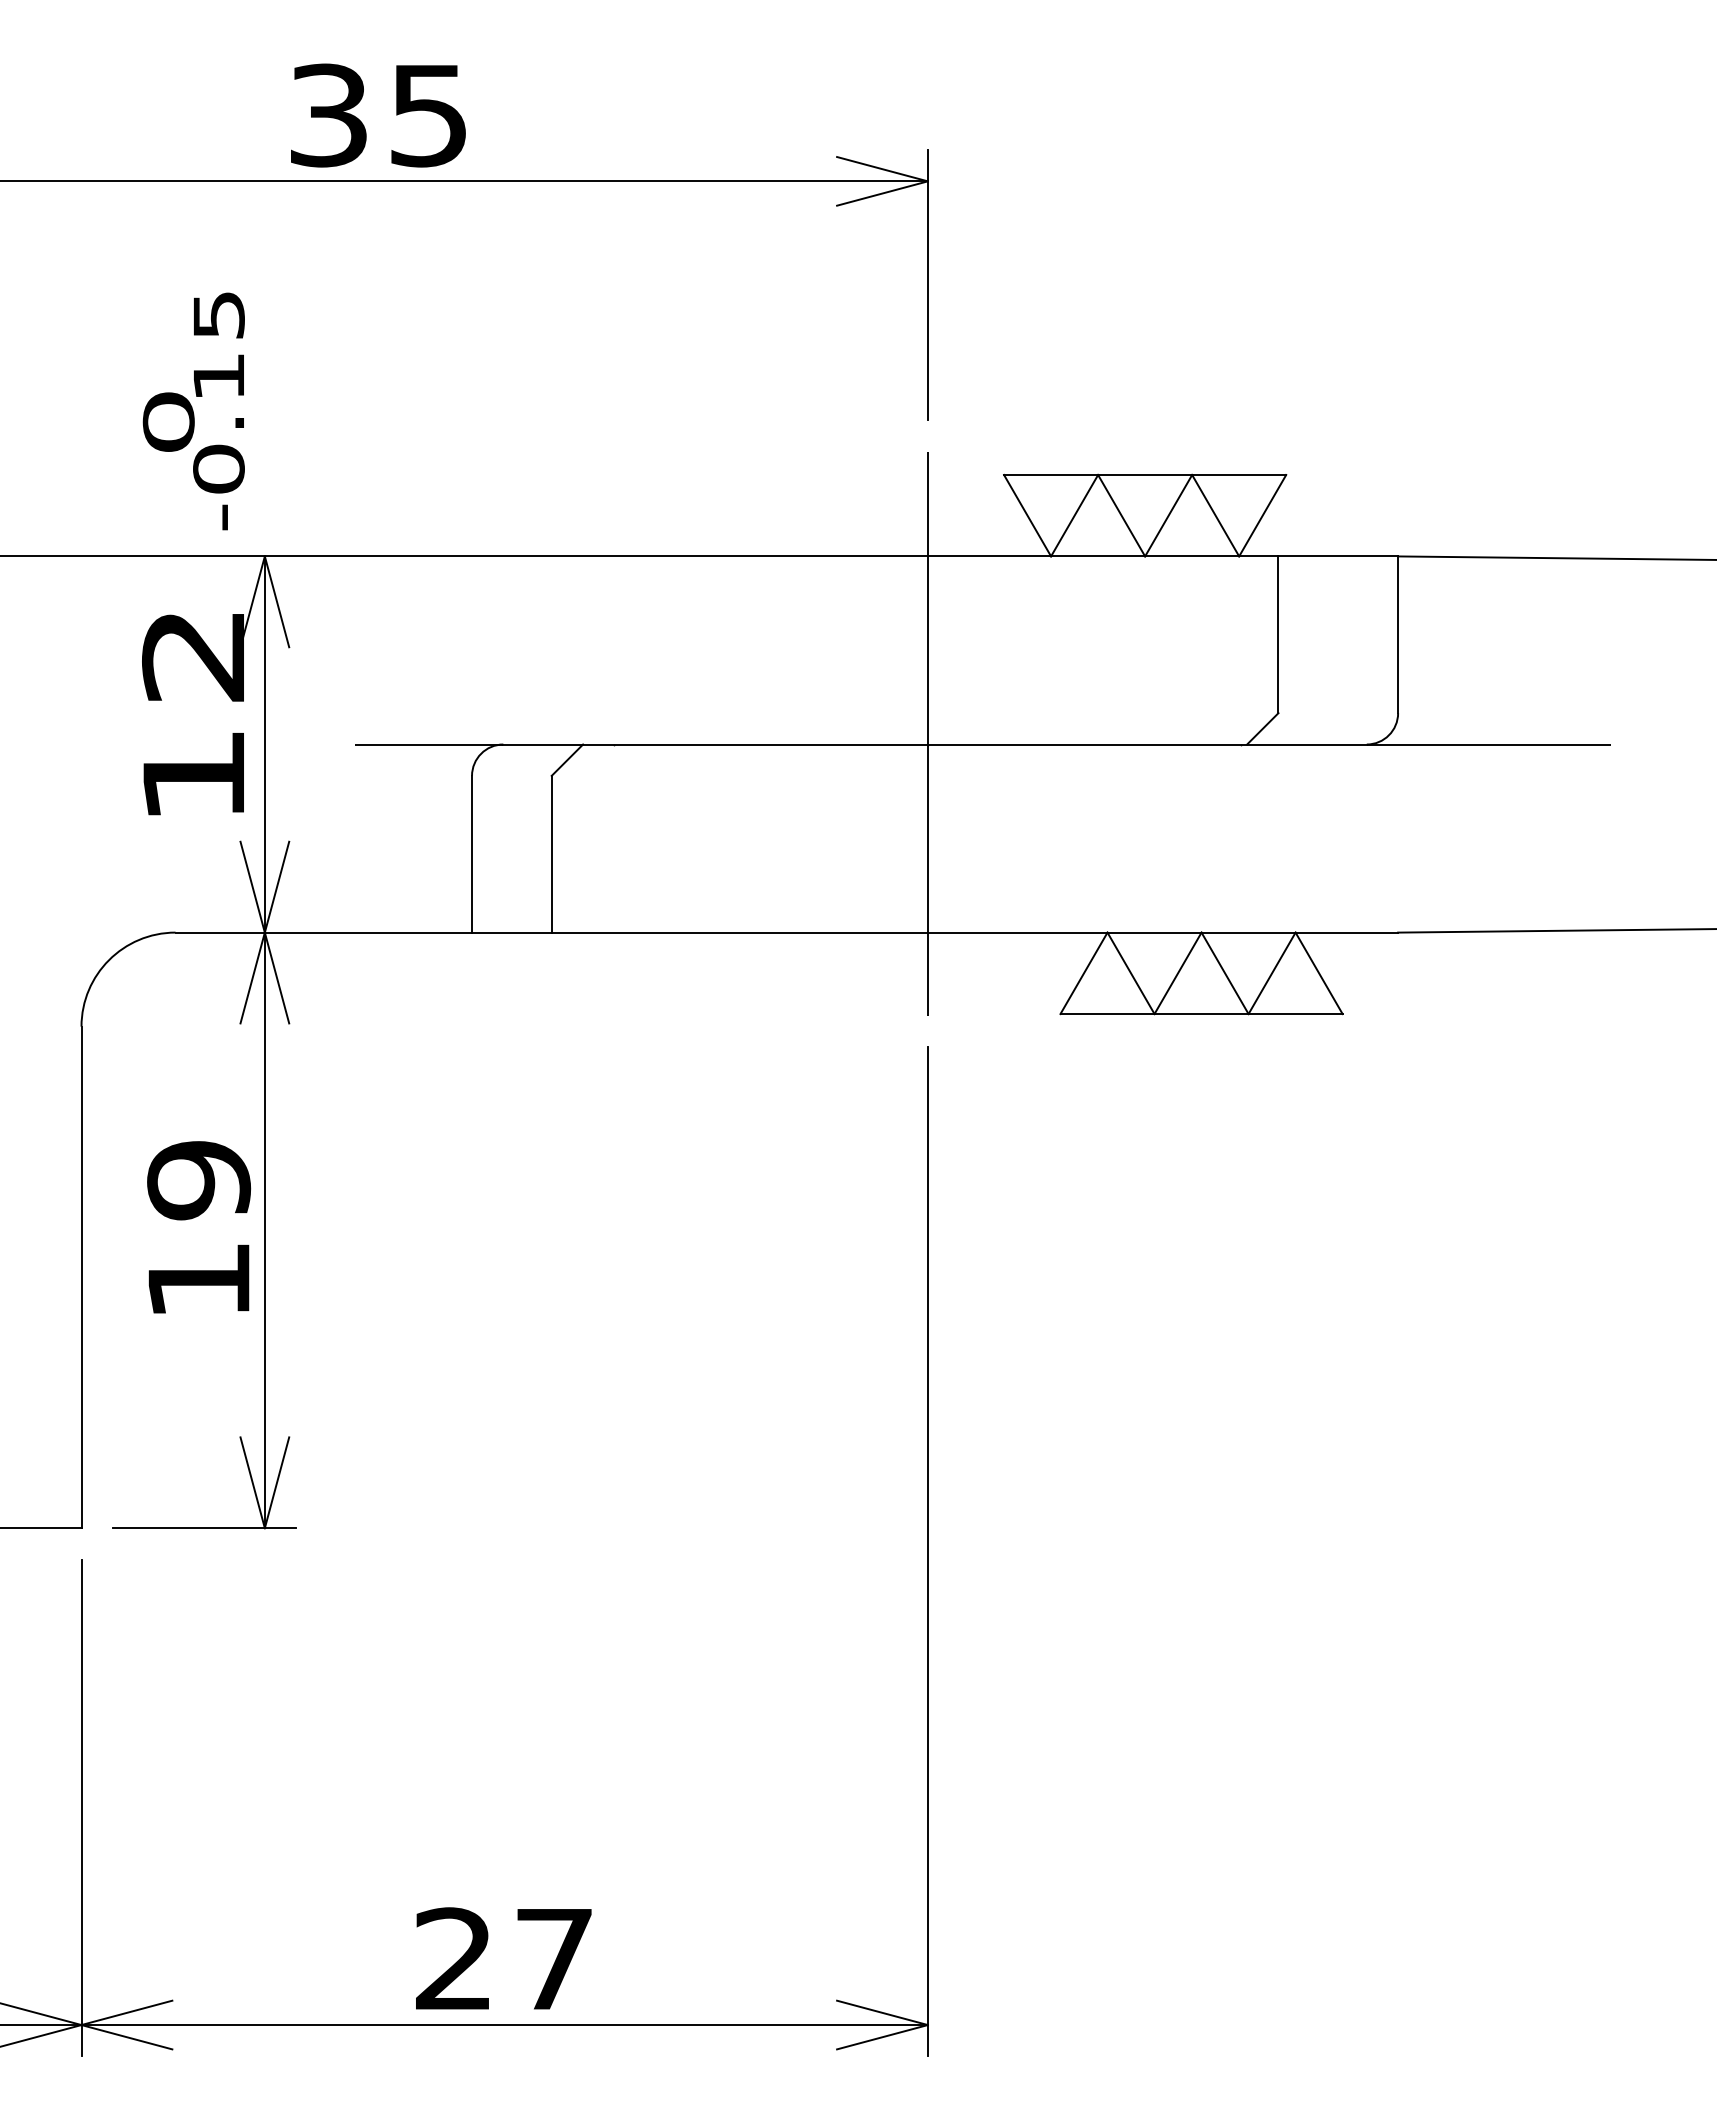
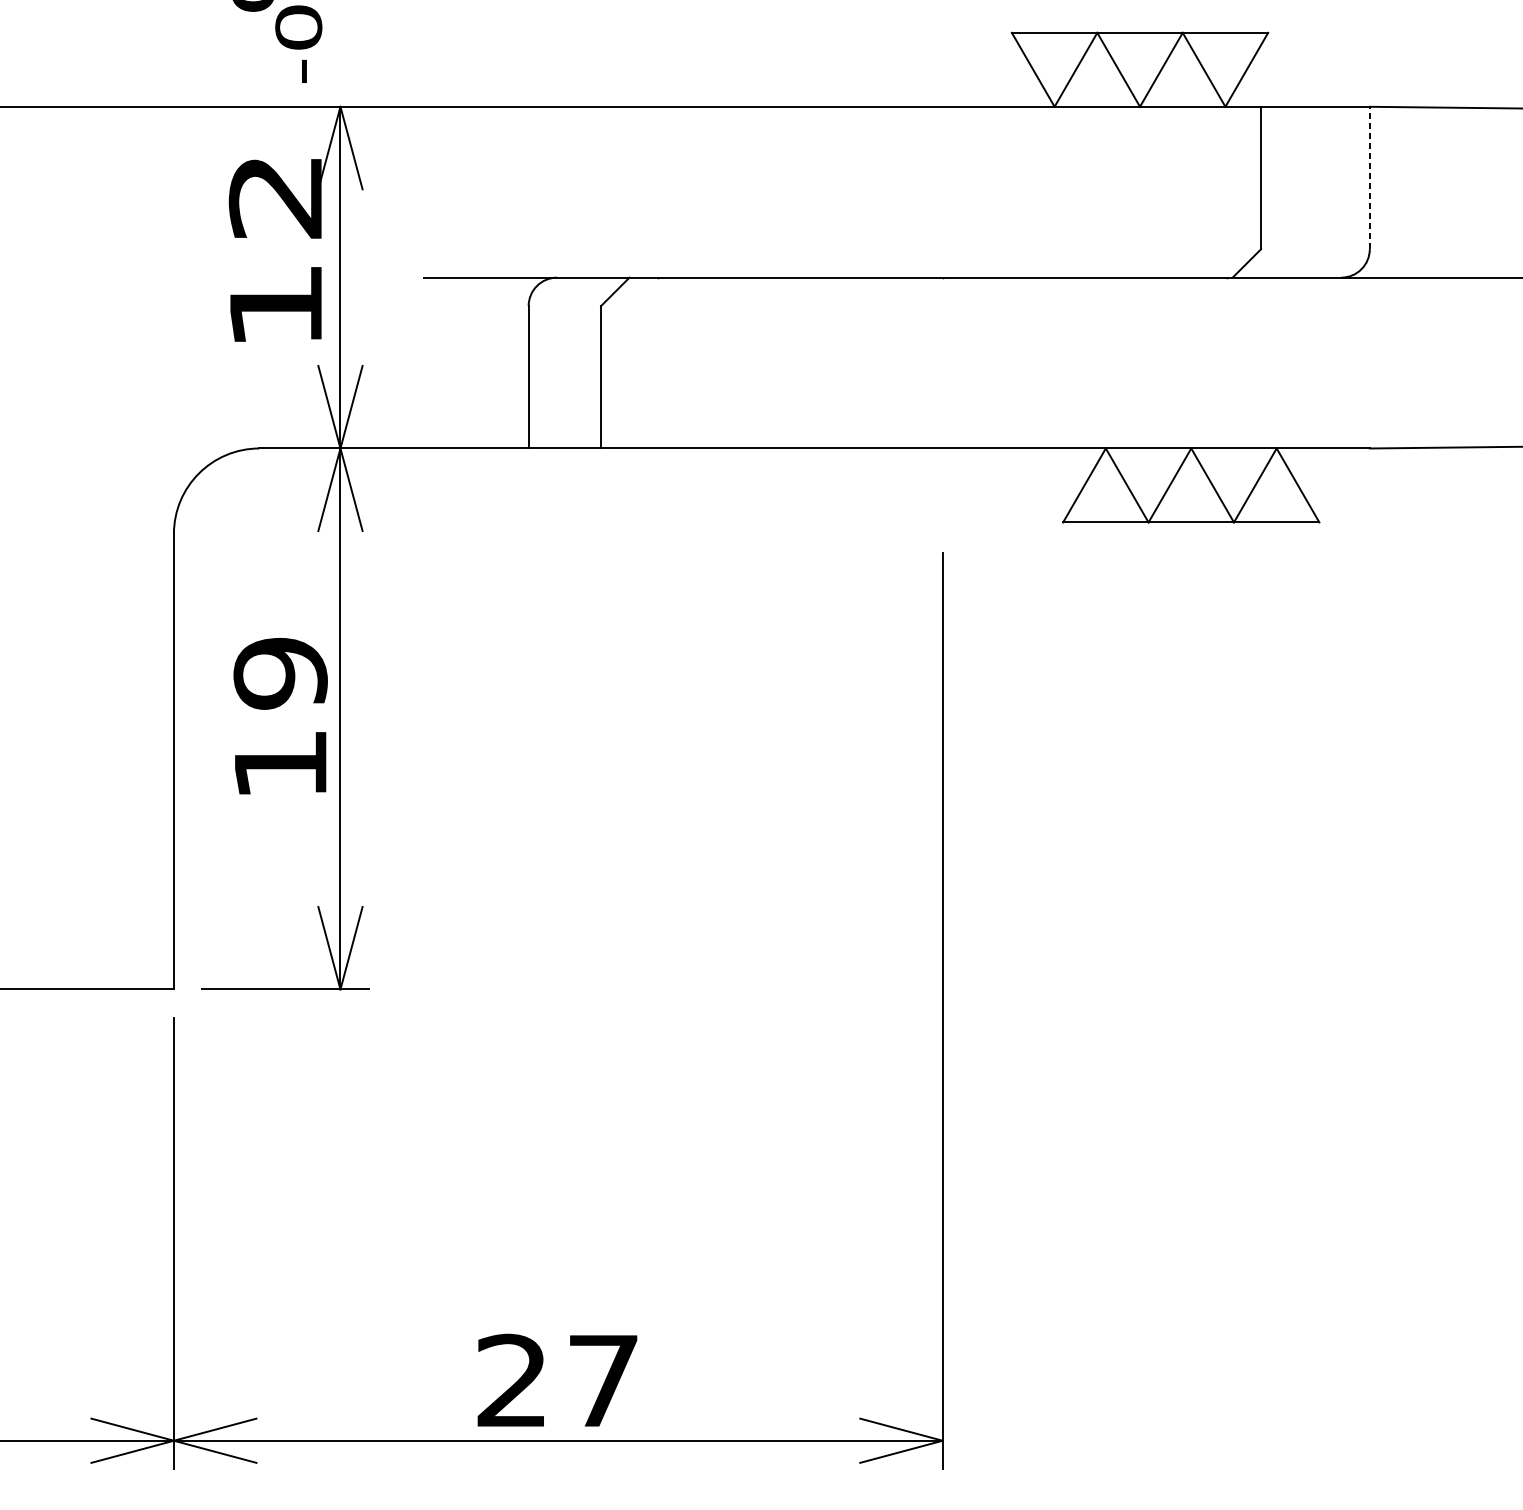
line: (1398, 634) -> (1370, 177), solid -> dashed
line: (927, 733) -> (942, 267), removed

